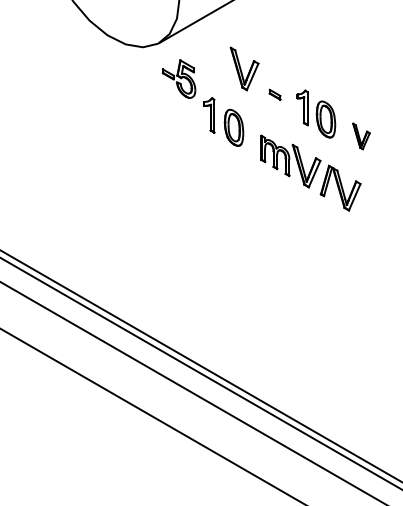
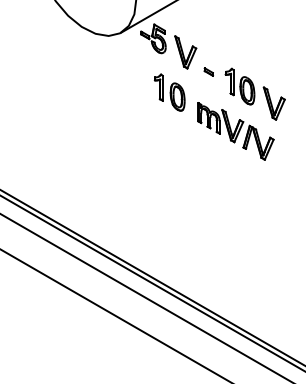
part: (178, 78) -> (153, 38), moved
part: (361, 136) -> (274, 103), size x1.67

